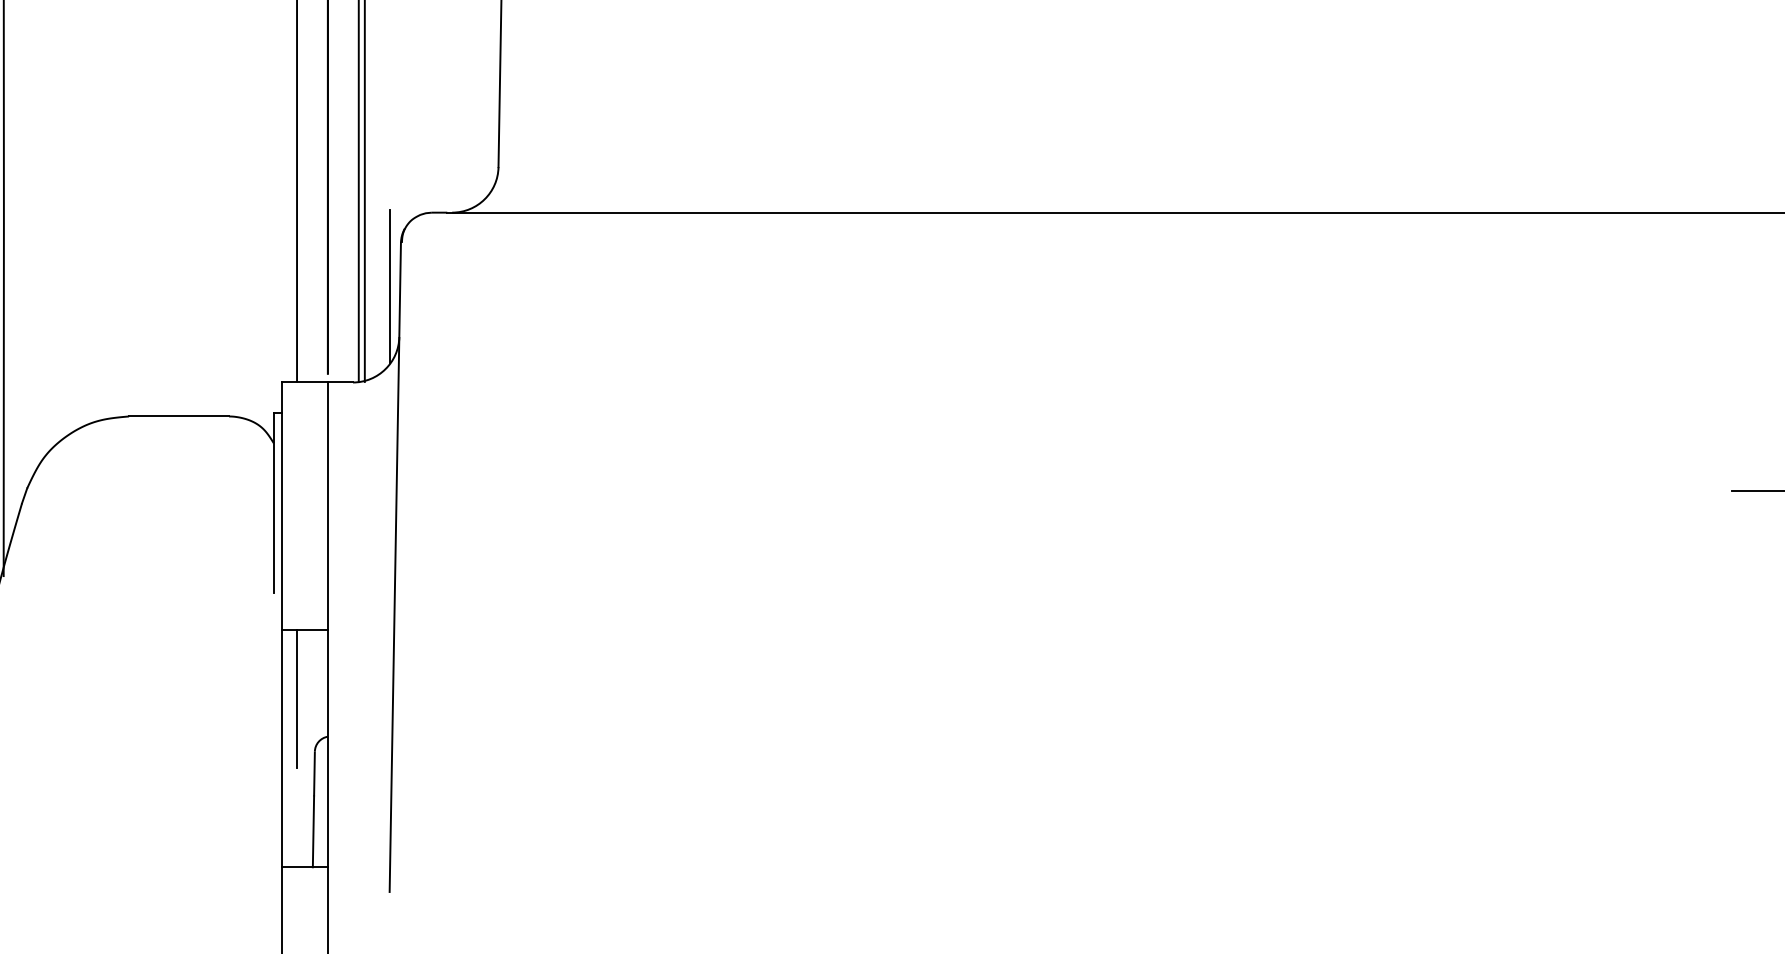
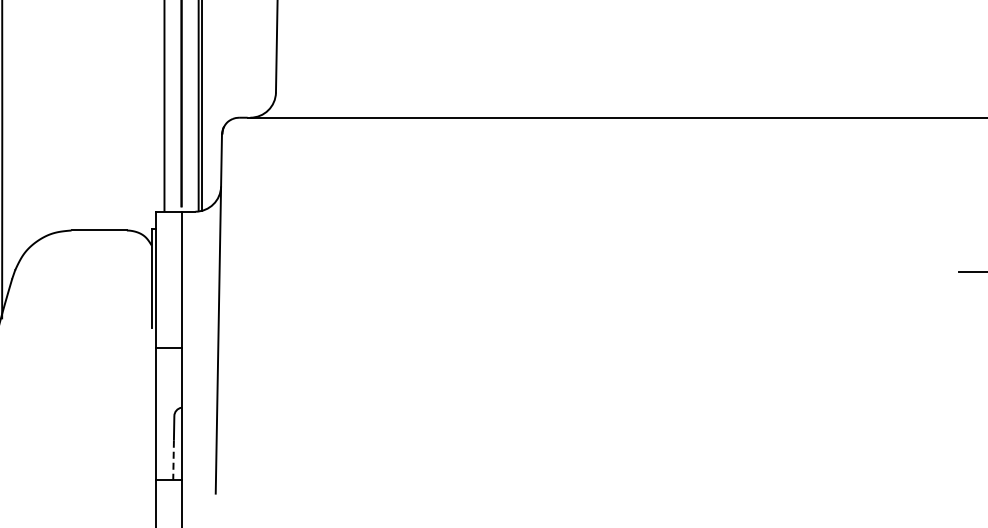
line: (389, 286) -> (215, 158), removed
line: (297, 698) -> (164, 386), removed
line: (313, 832) -> (173, 460), solid -> dashed

